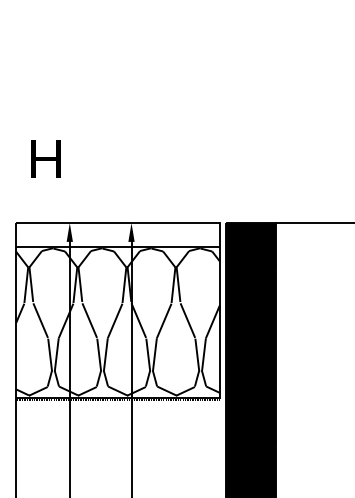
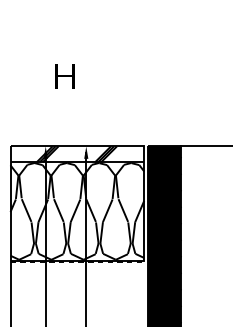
text: (45, 159) -> (64, 76), moved
hatch: (116, 235) -> (76, 154), added

